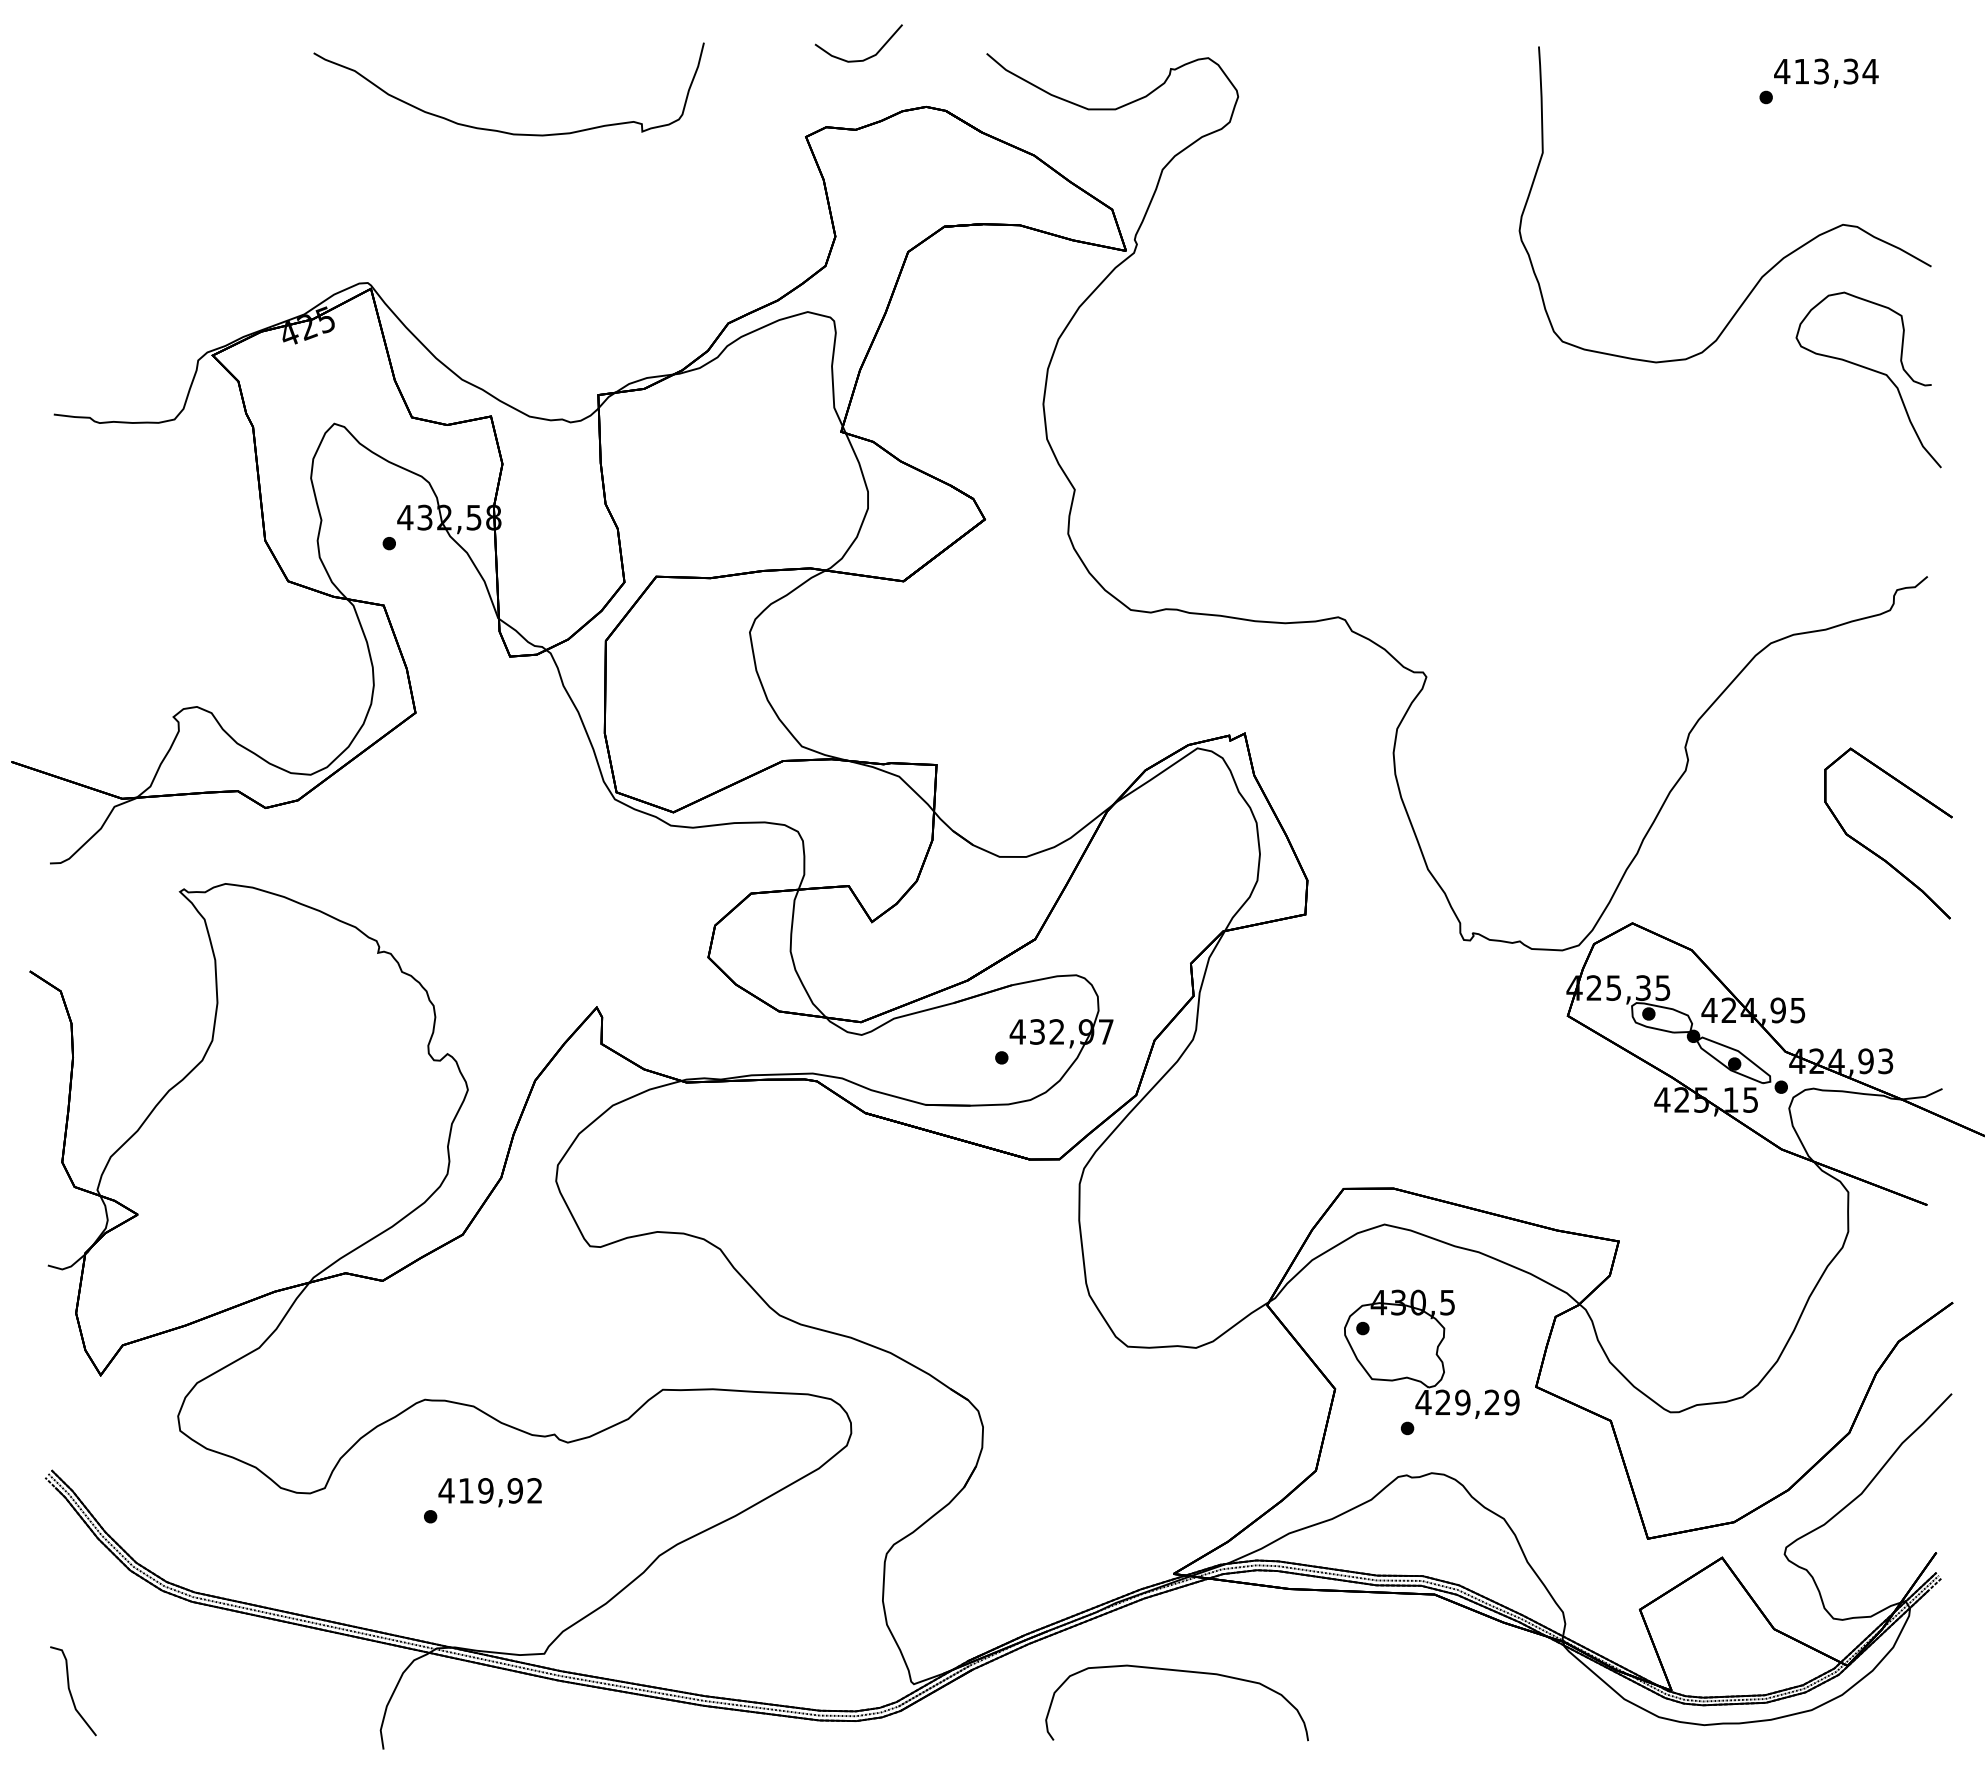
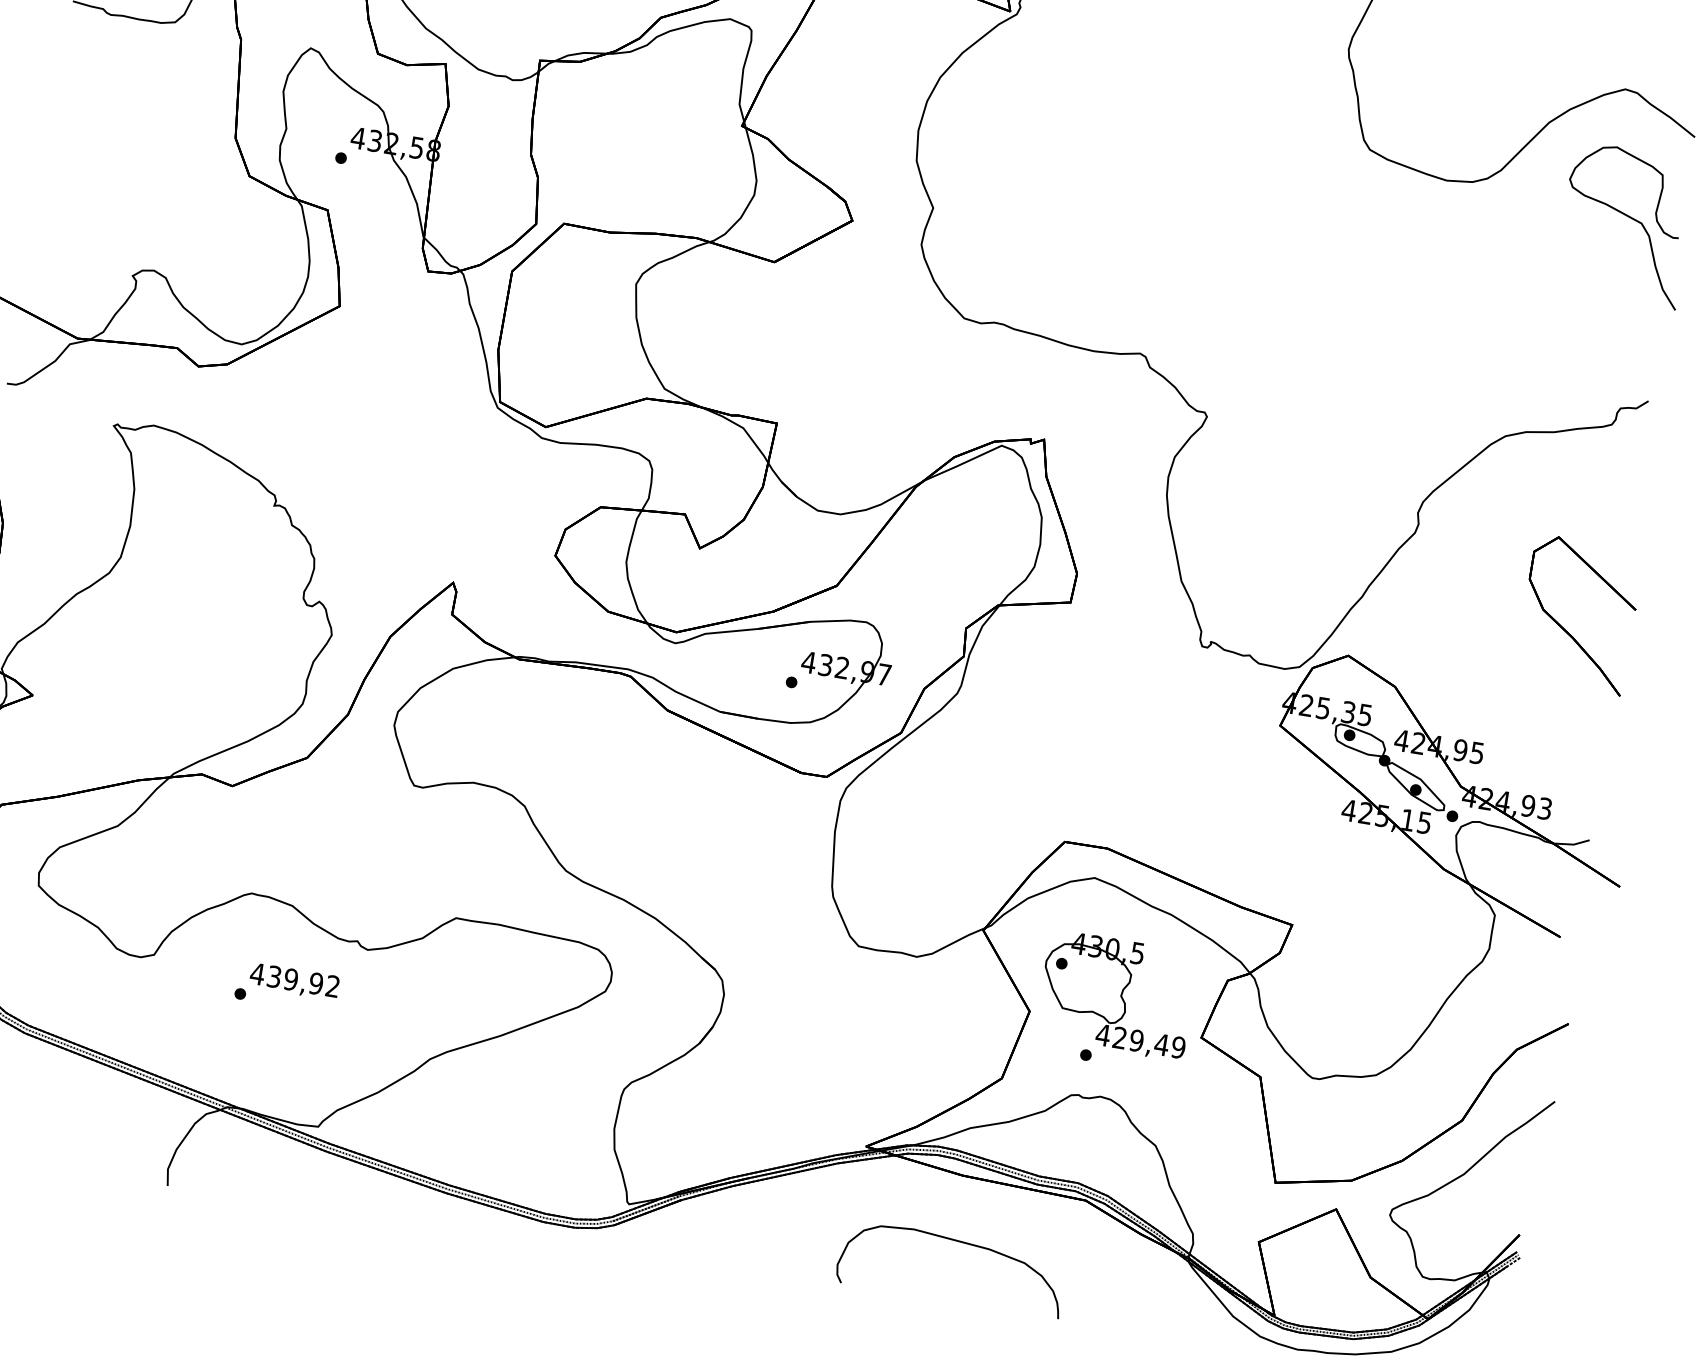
text: (1492, 1401) -> (1162, 1044), 429,29 -> 429,49
text: (465, 1490) -> (273, 976), 419,92 -> 439,92
curve: (1176, 1671) -> (955, 1241), moved

